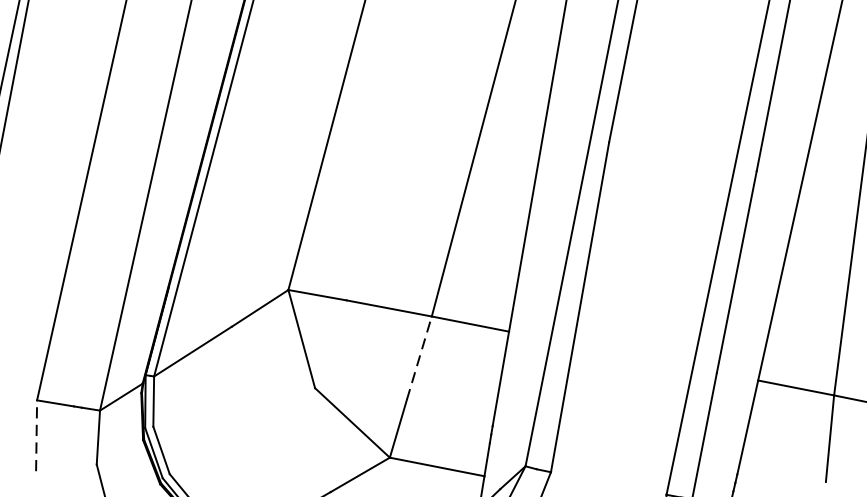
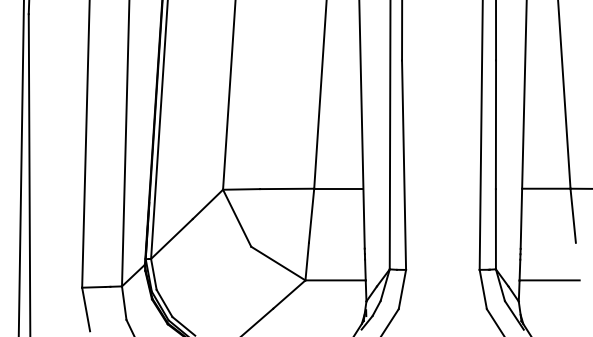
line: (419, 357) -> (311, 215), dashed -> solid
line: (37, 435) -> (86, 309), dashed -> solid

